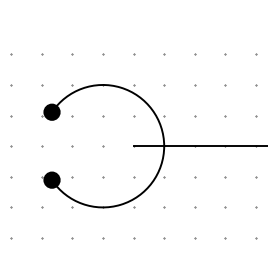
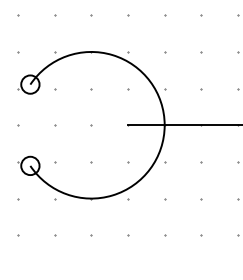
fill: (51, 111) -> (29, 83), removed
fill: (51, 179) -> (29, 165), removed

